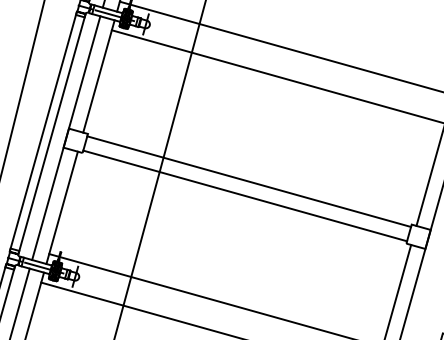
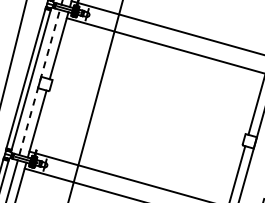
line: (66, 138) -> (39, 82), solid -> dashed
line: (248, 181) -> (148, 108), removed
line: (243, 195) -> (145, 116), removed

